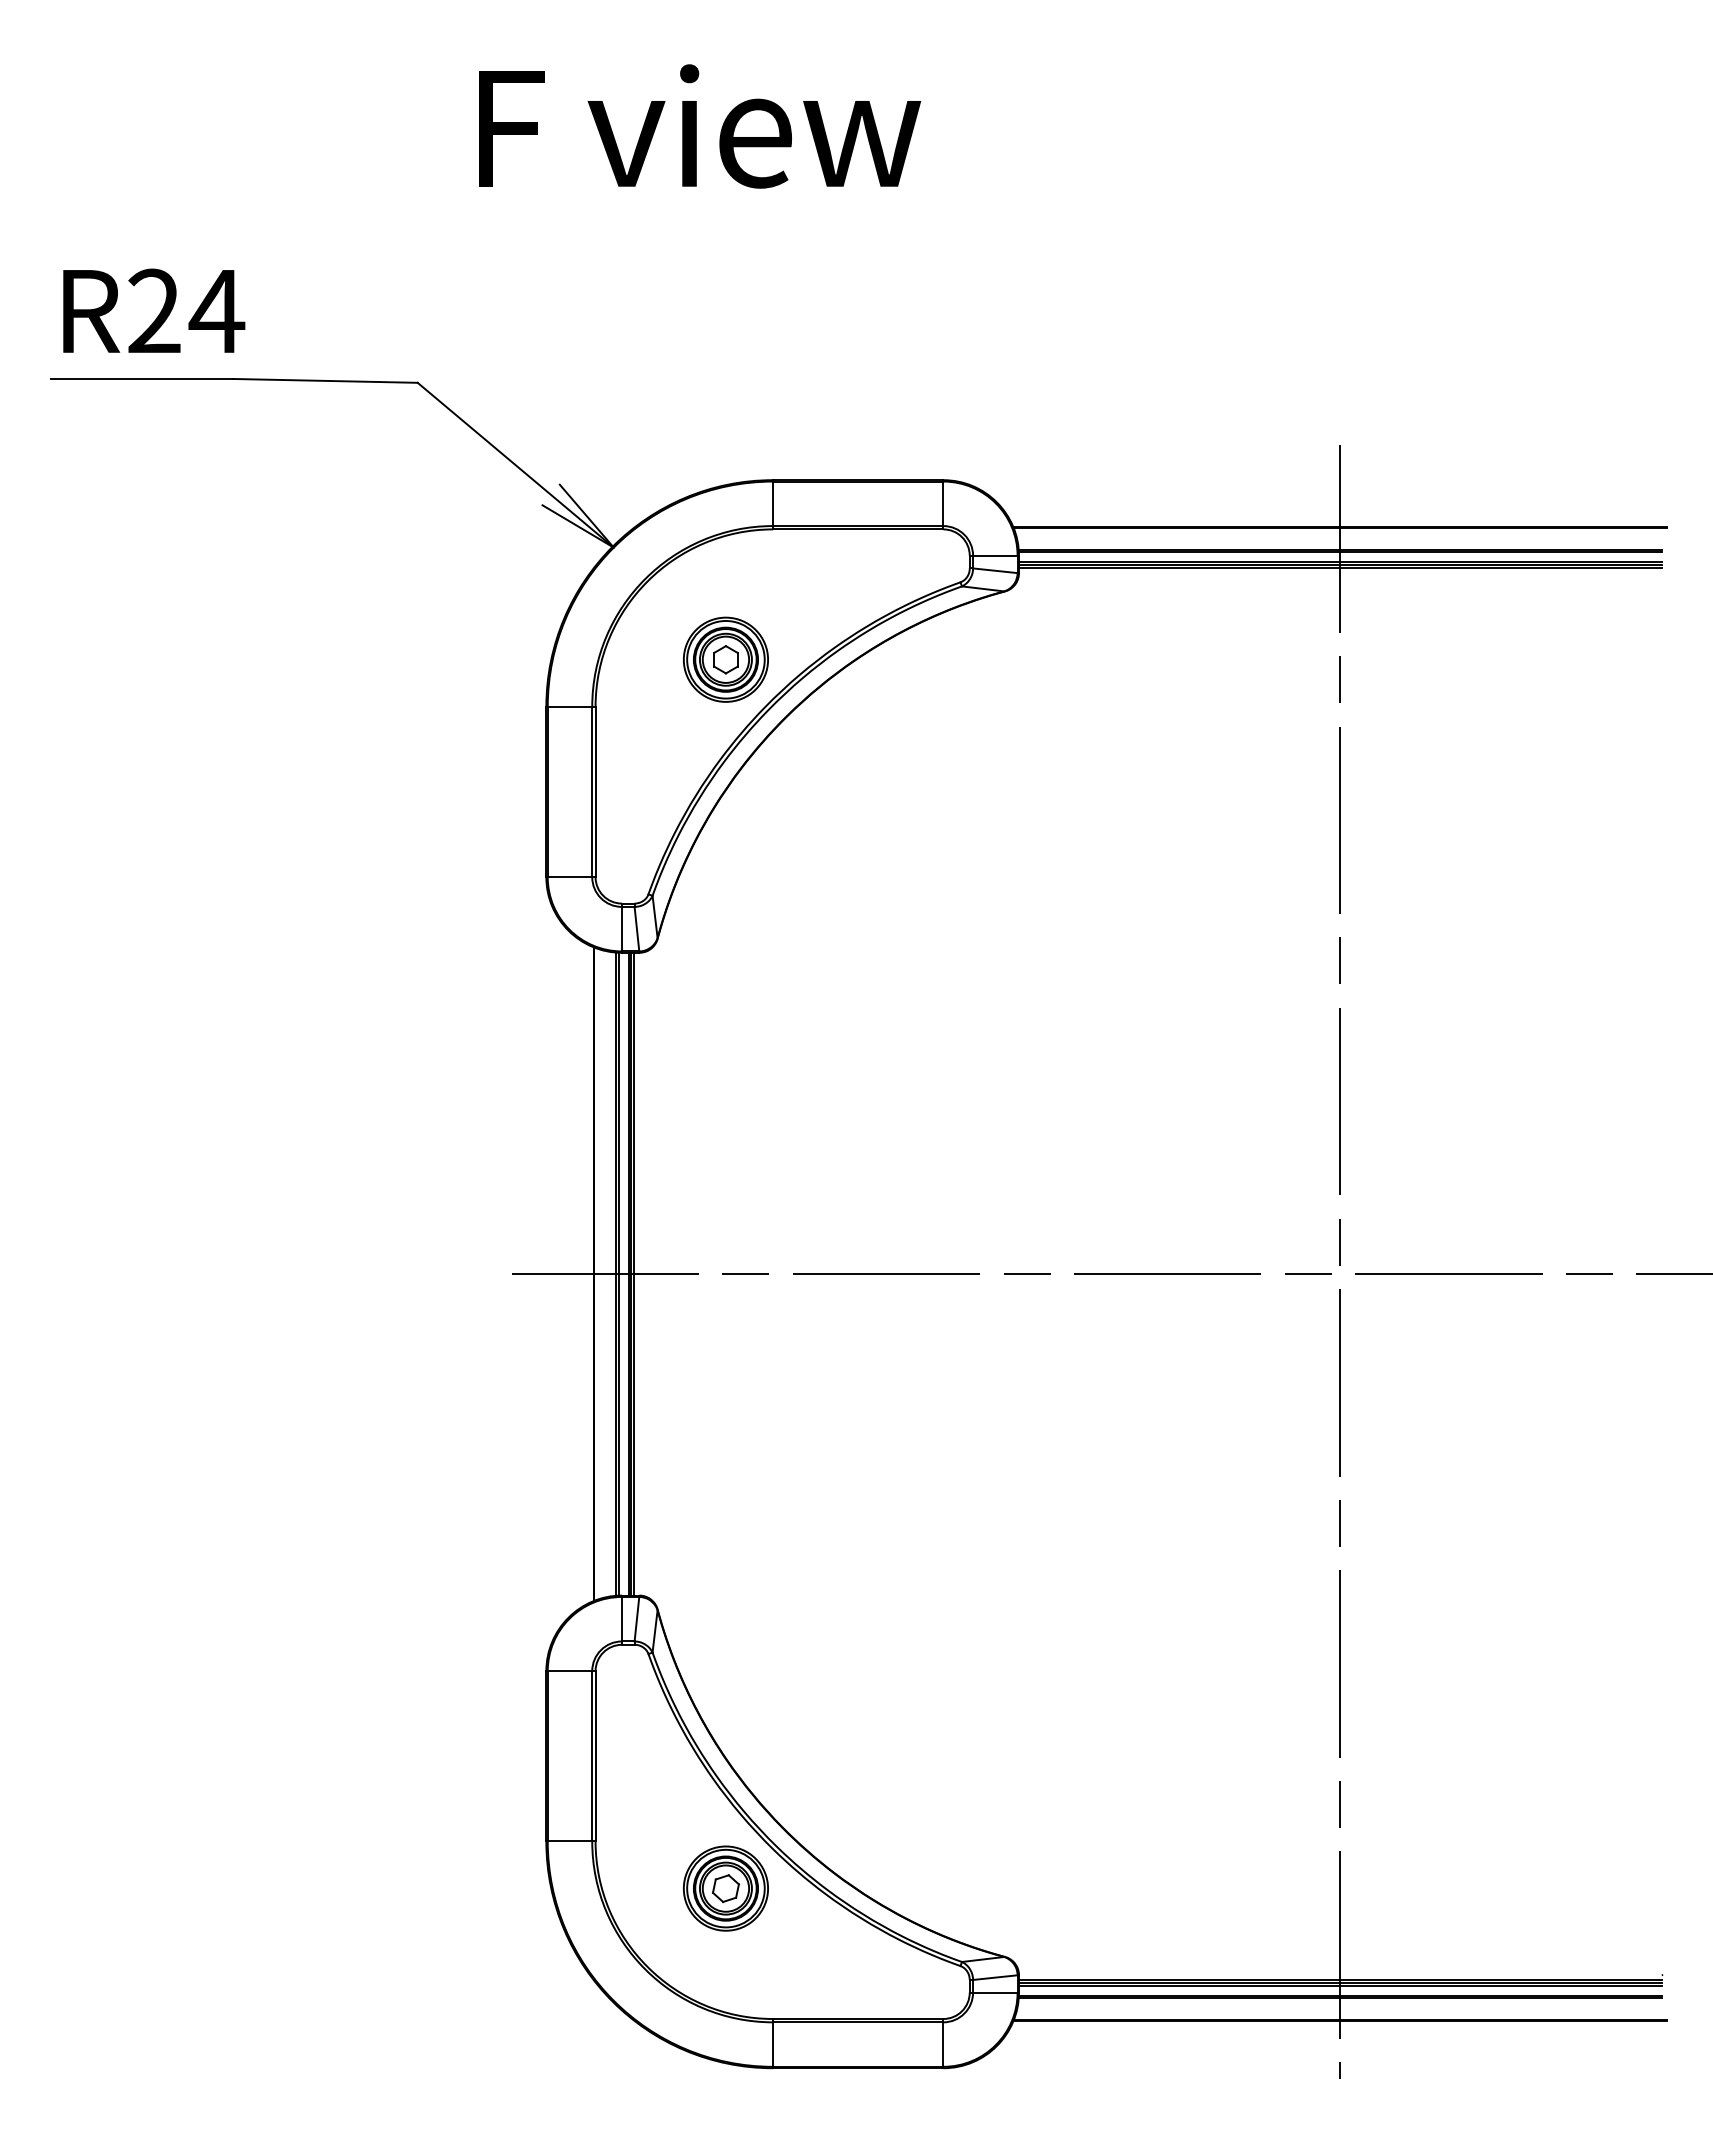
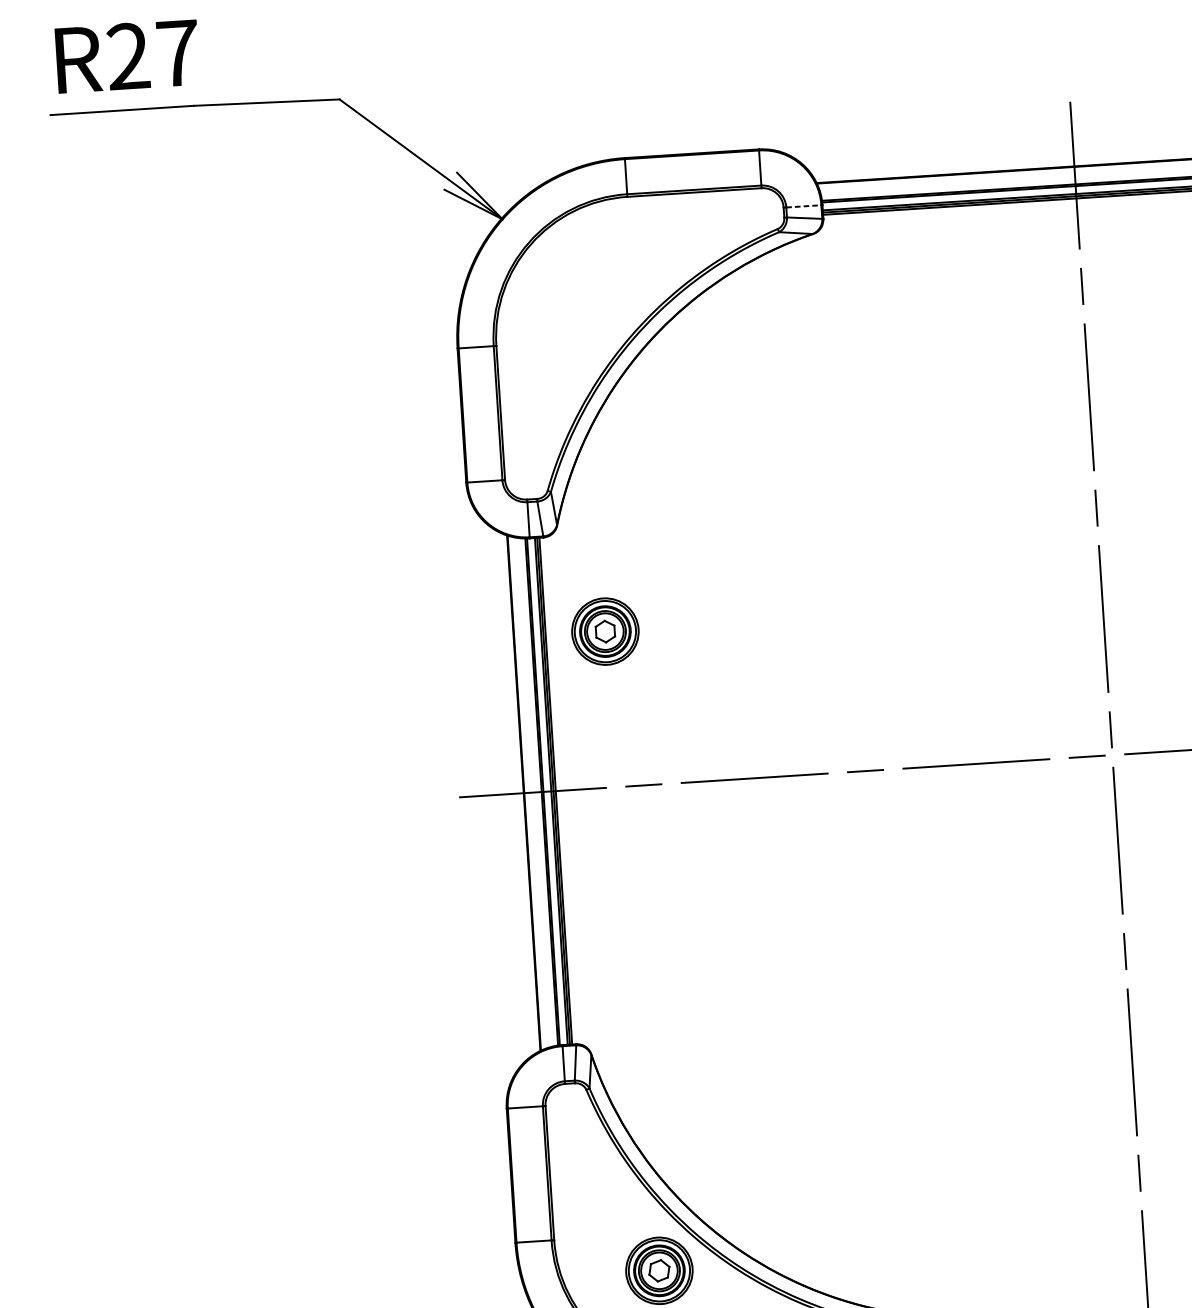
text: (216, 311) -> (177, 53), R24 -> R27
line: (995, 555) -> (803, 206), solid -> dashed
part: (725, 659) -> (605, 631), moved

